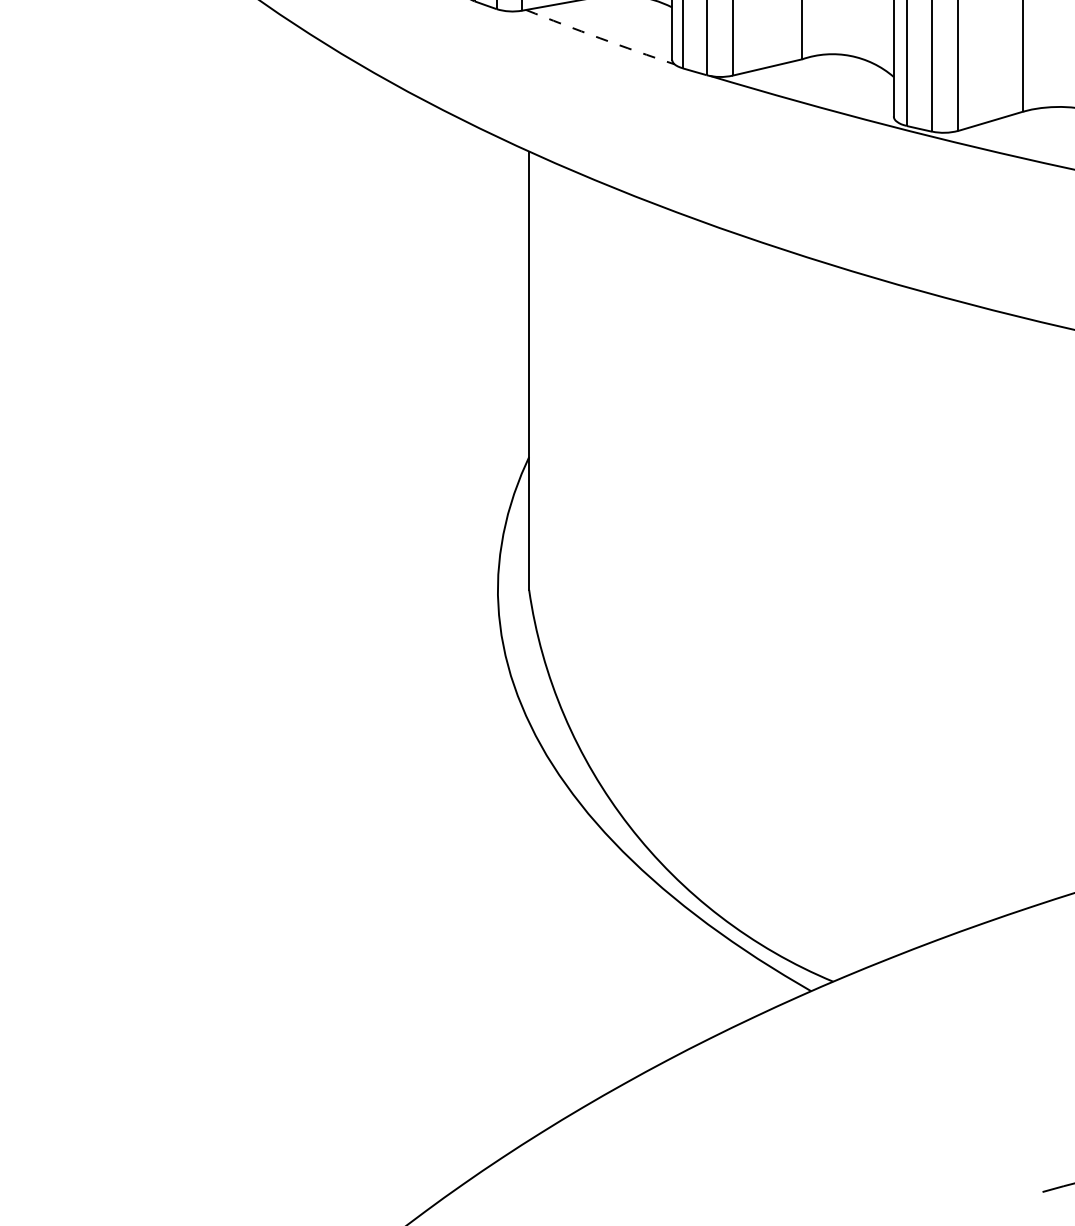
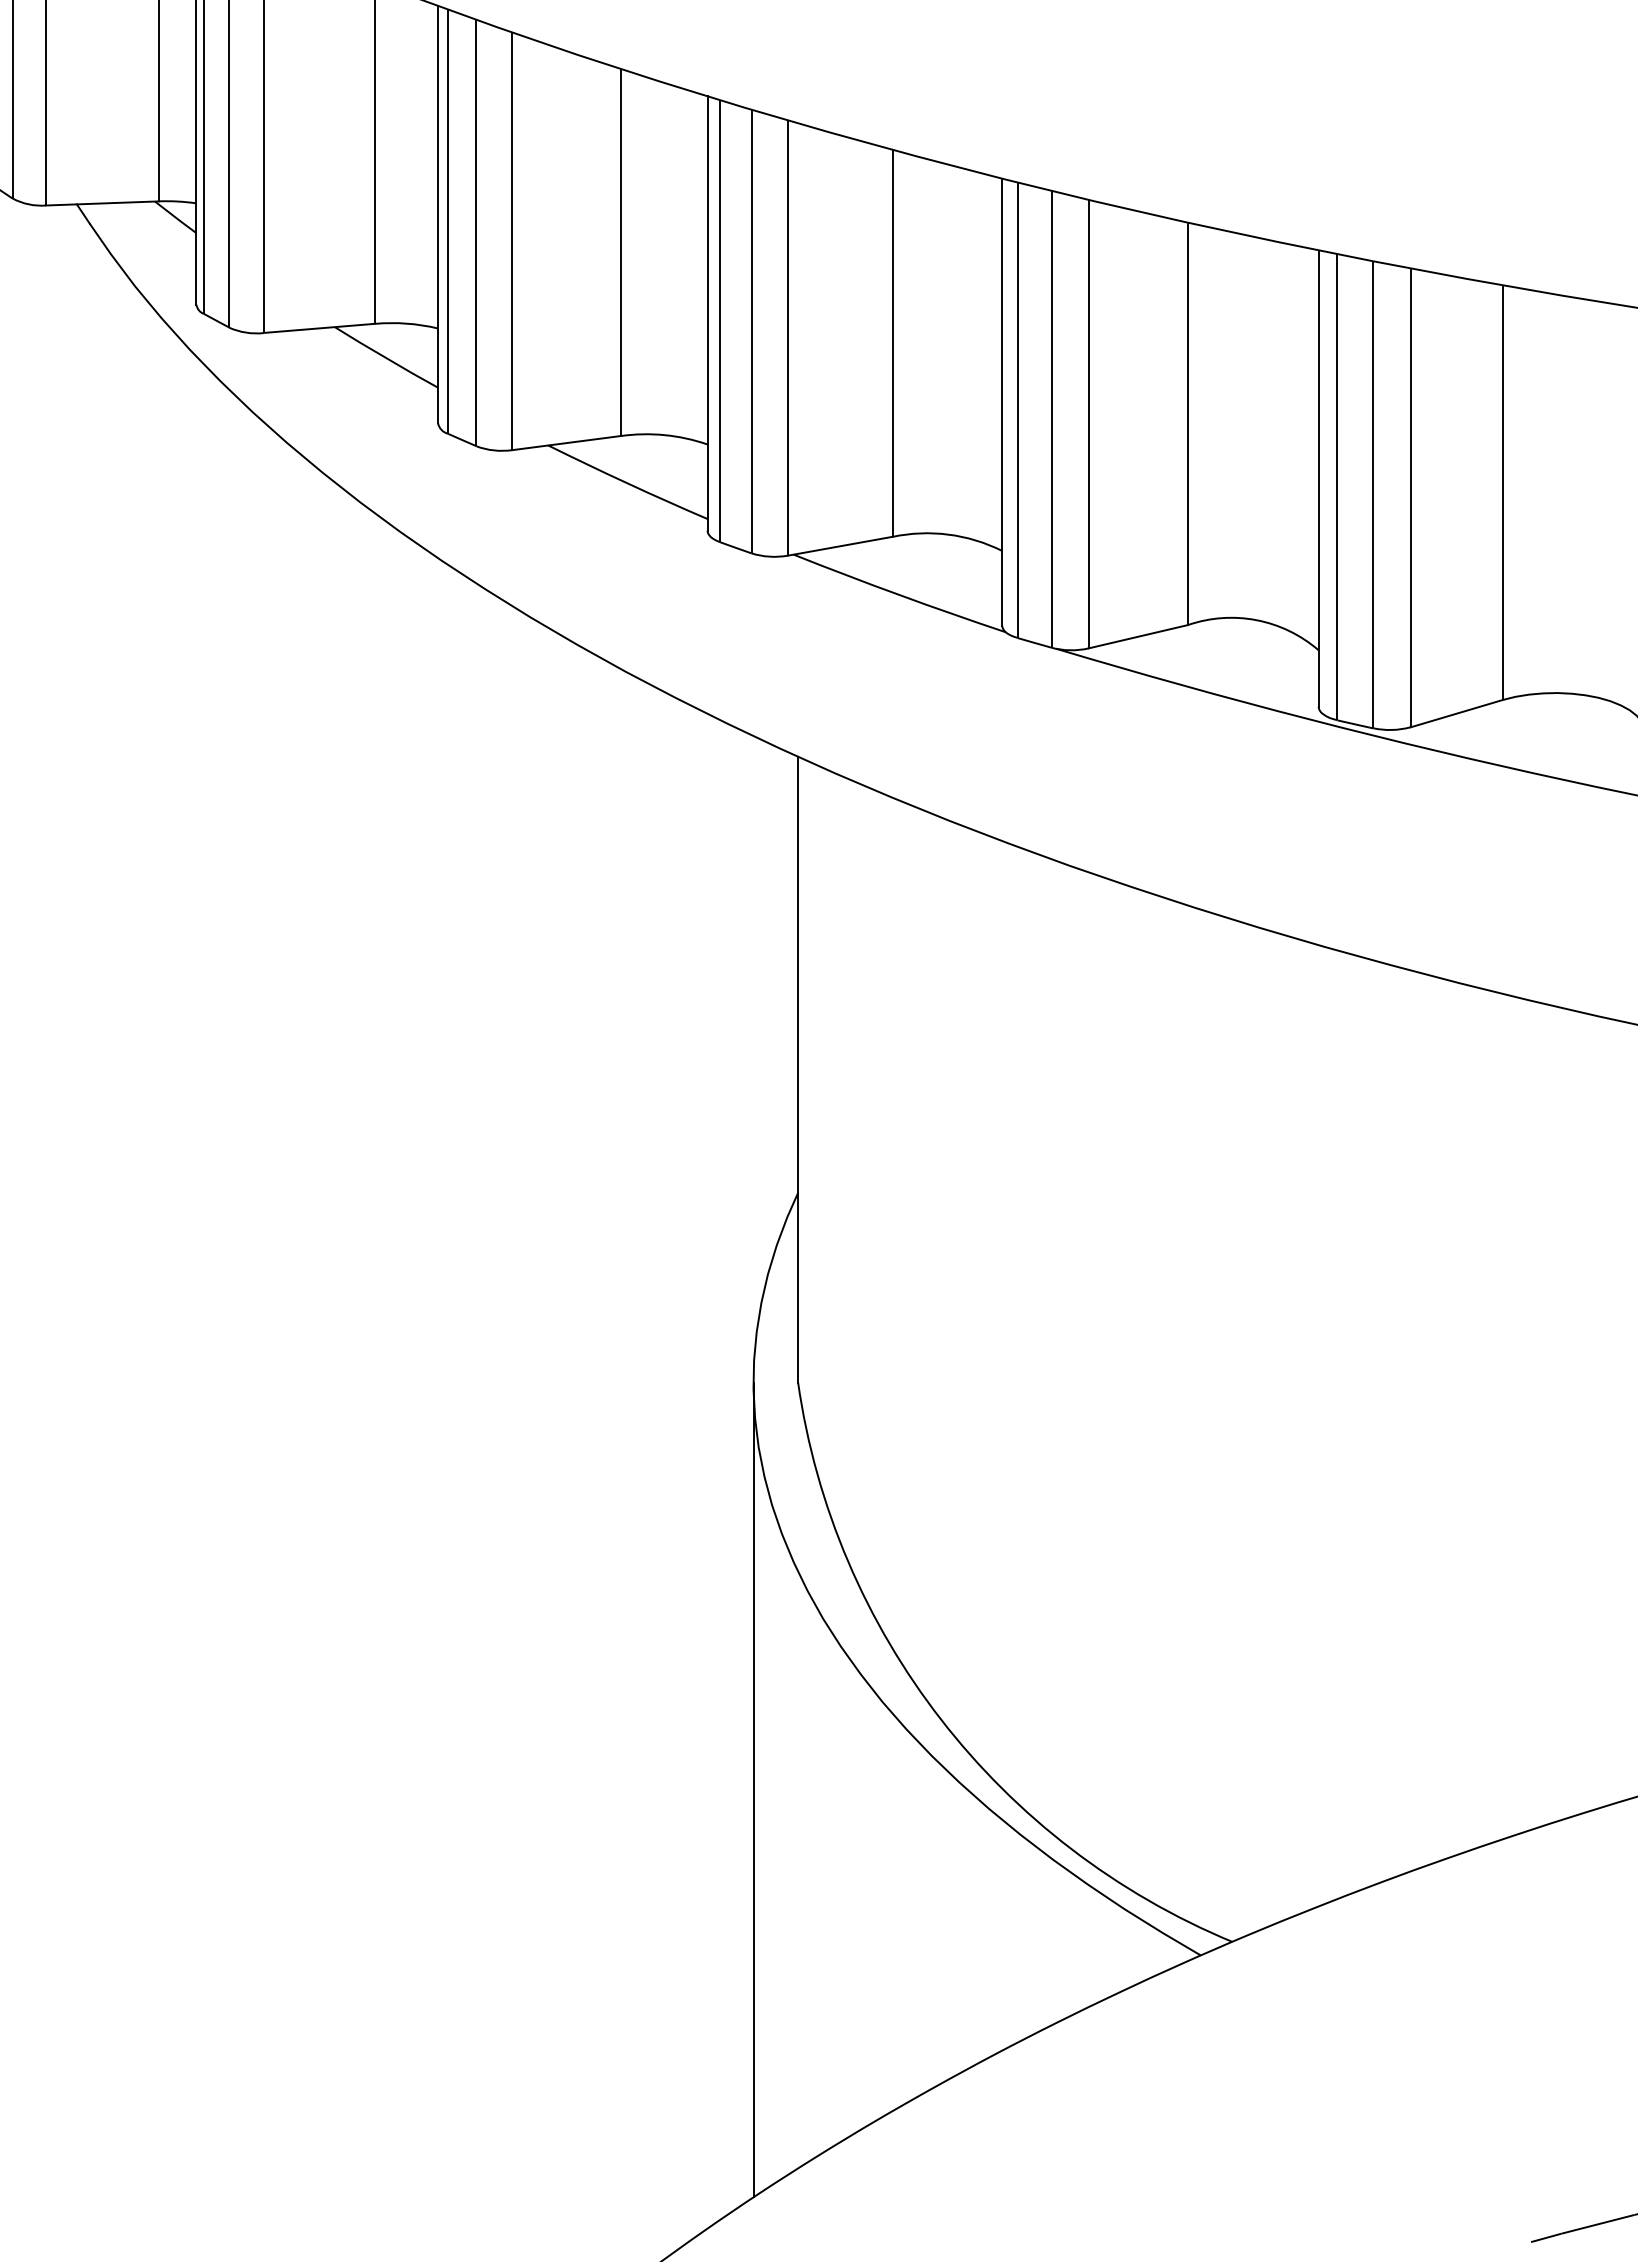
arc: (600, 37) -> (899, 594), dashed -> solid
line: (497, 875) -> (753, 1789), added

